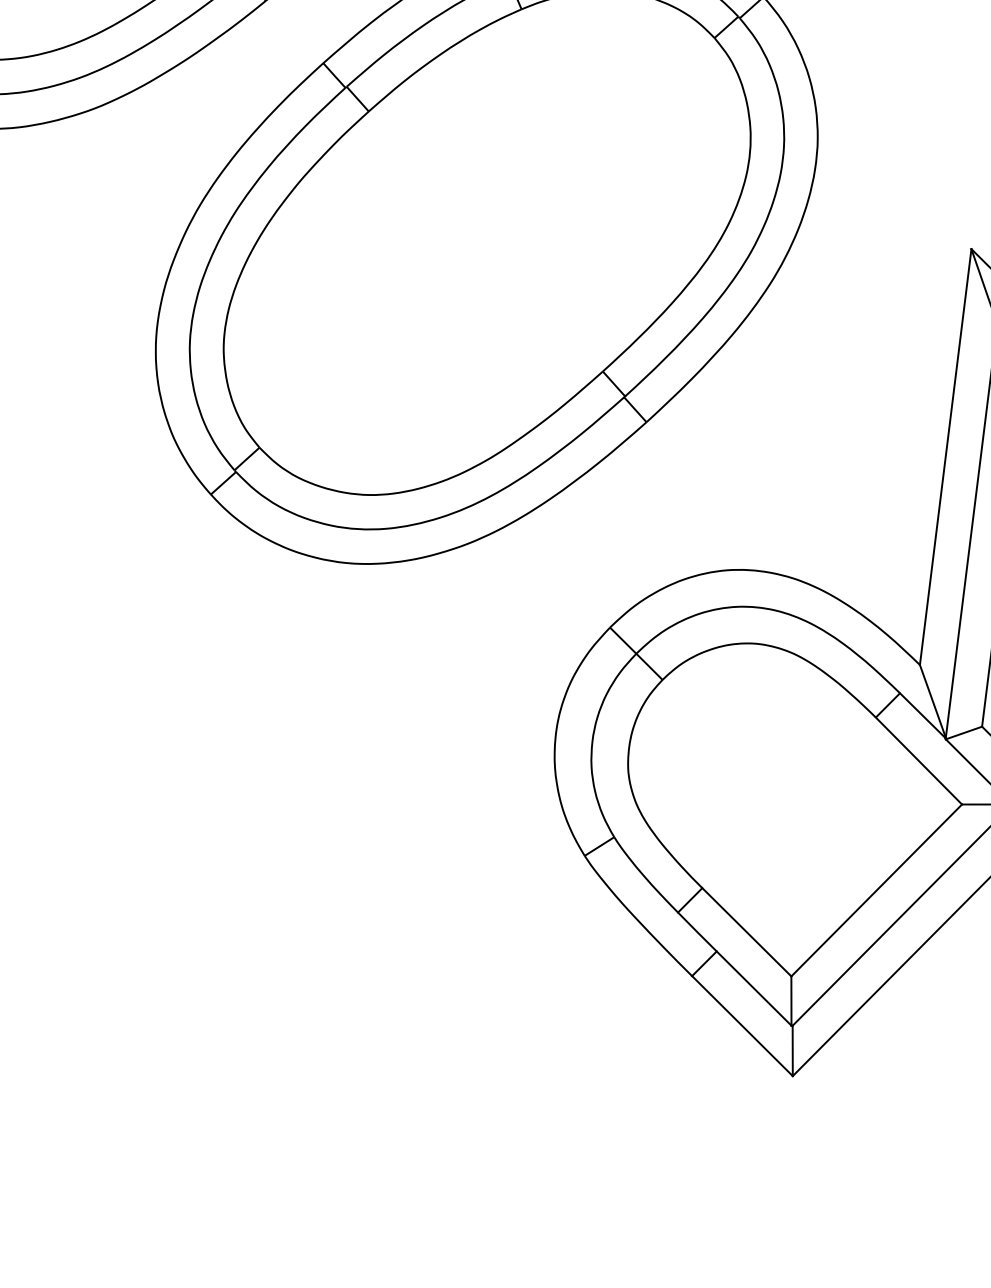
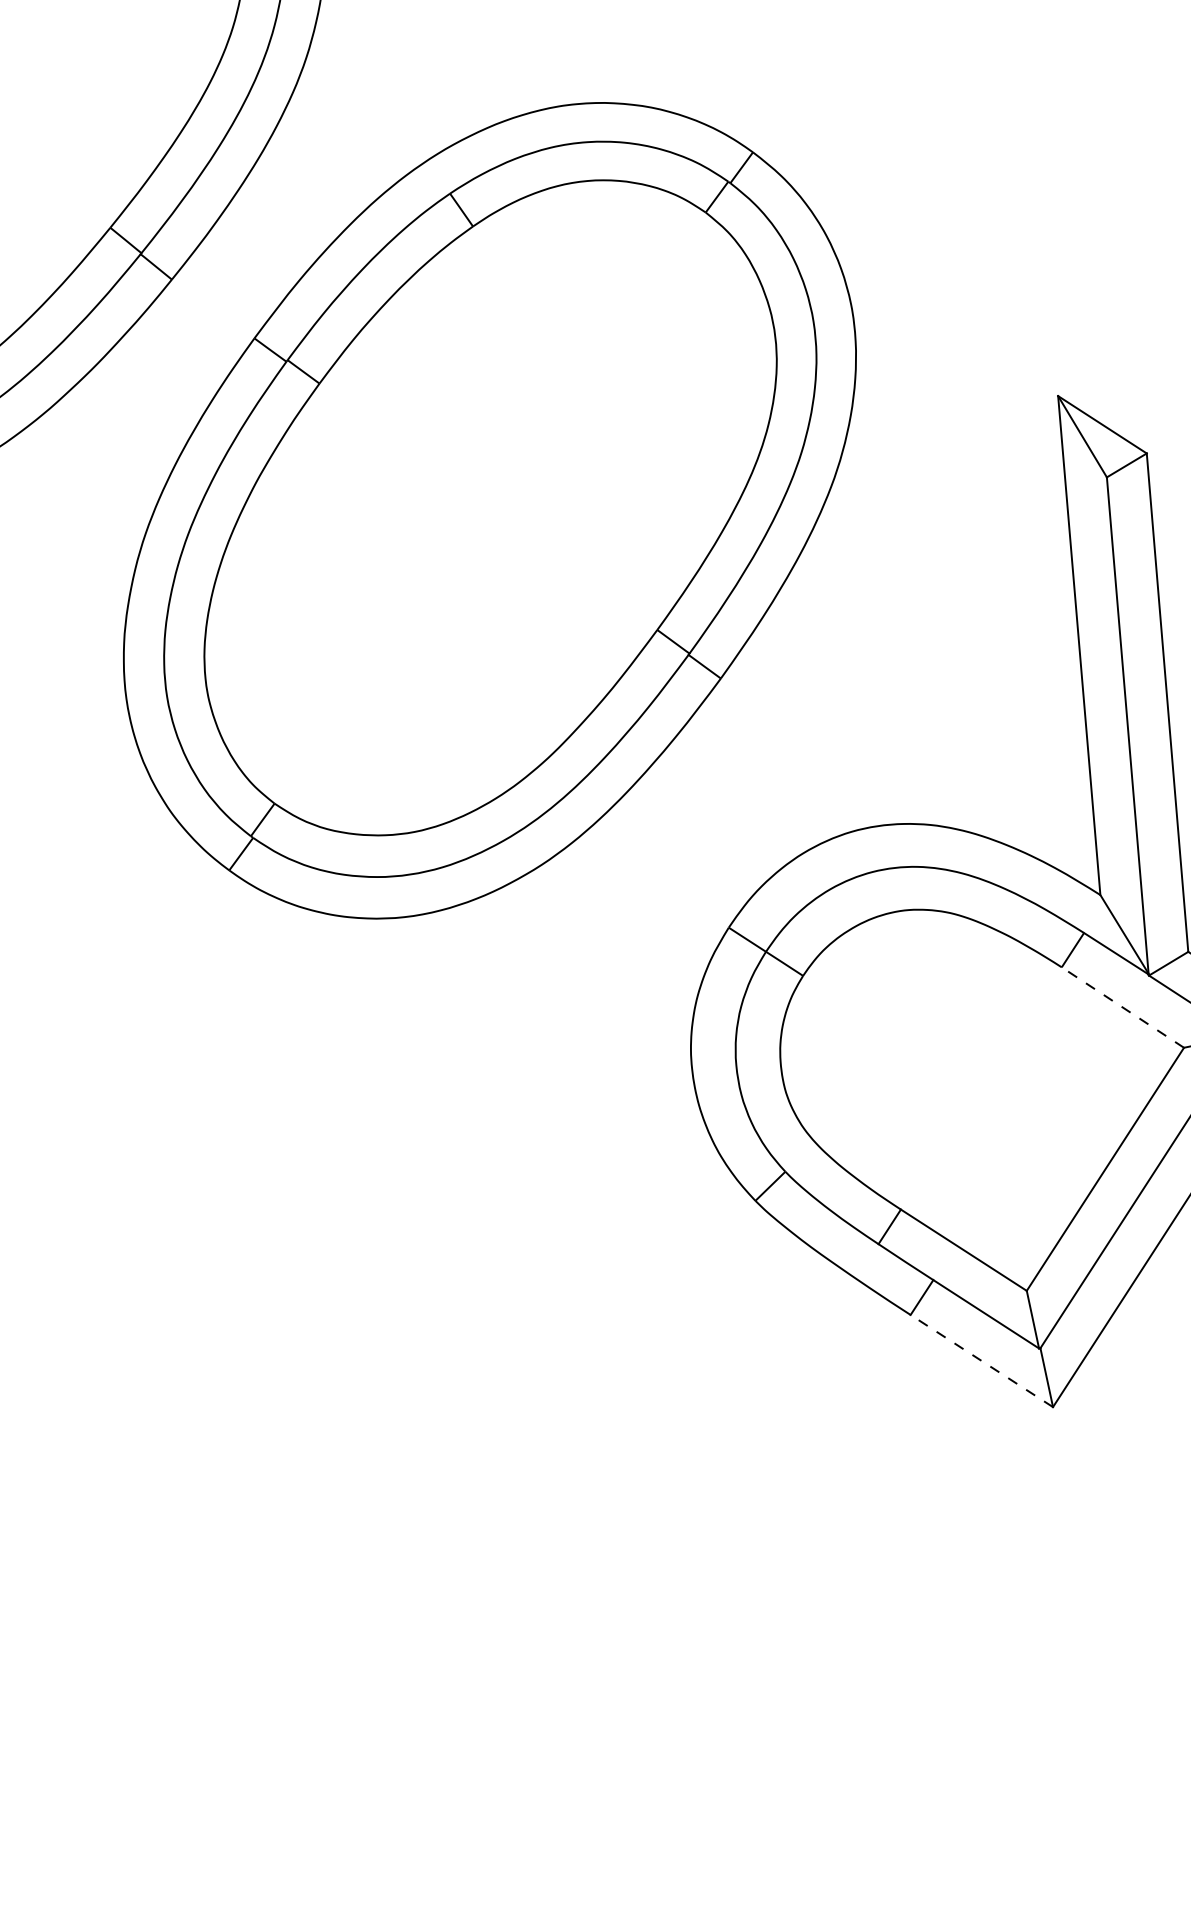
line: (918, 760) -> (1122, 1007), solid -> dashed
line: (742, 1026) -> (981, 1361), solid -> dashed

